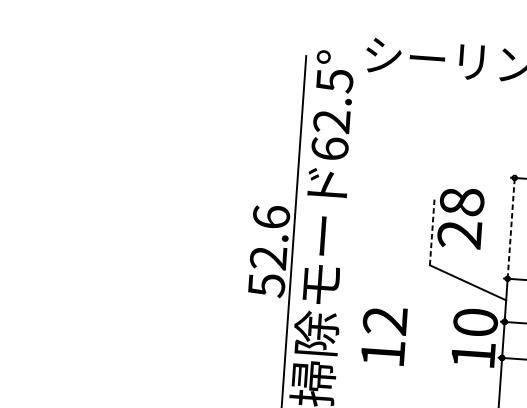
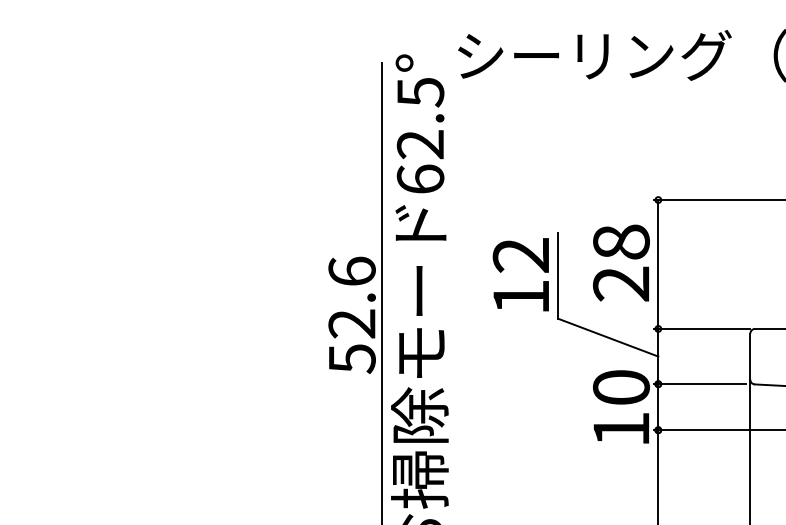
text: (461, 217) -> (621, 262), moved
line: (511, 228) -> (658, 264), dashed -> solid
line: (432, 231) -> (558, 275), dashed -> solid
text: (383, 335) -> (520, 274), moved

